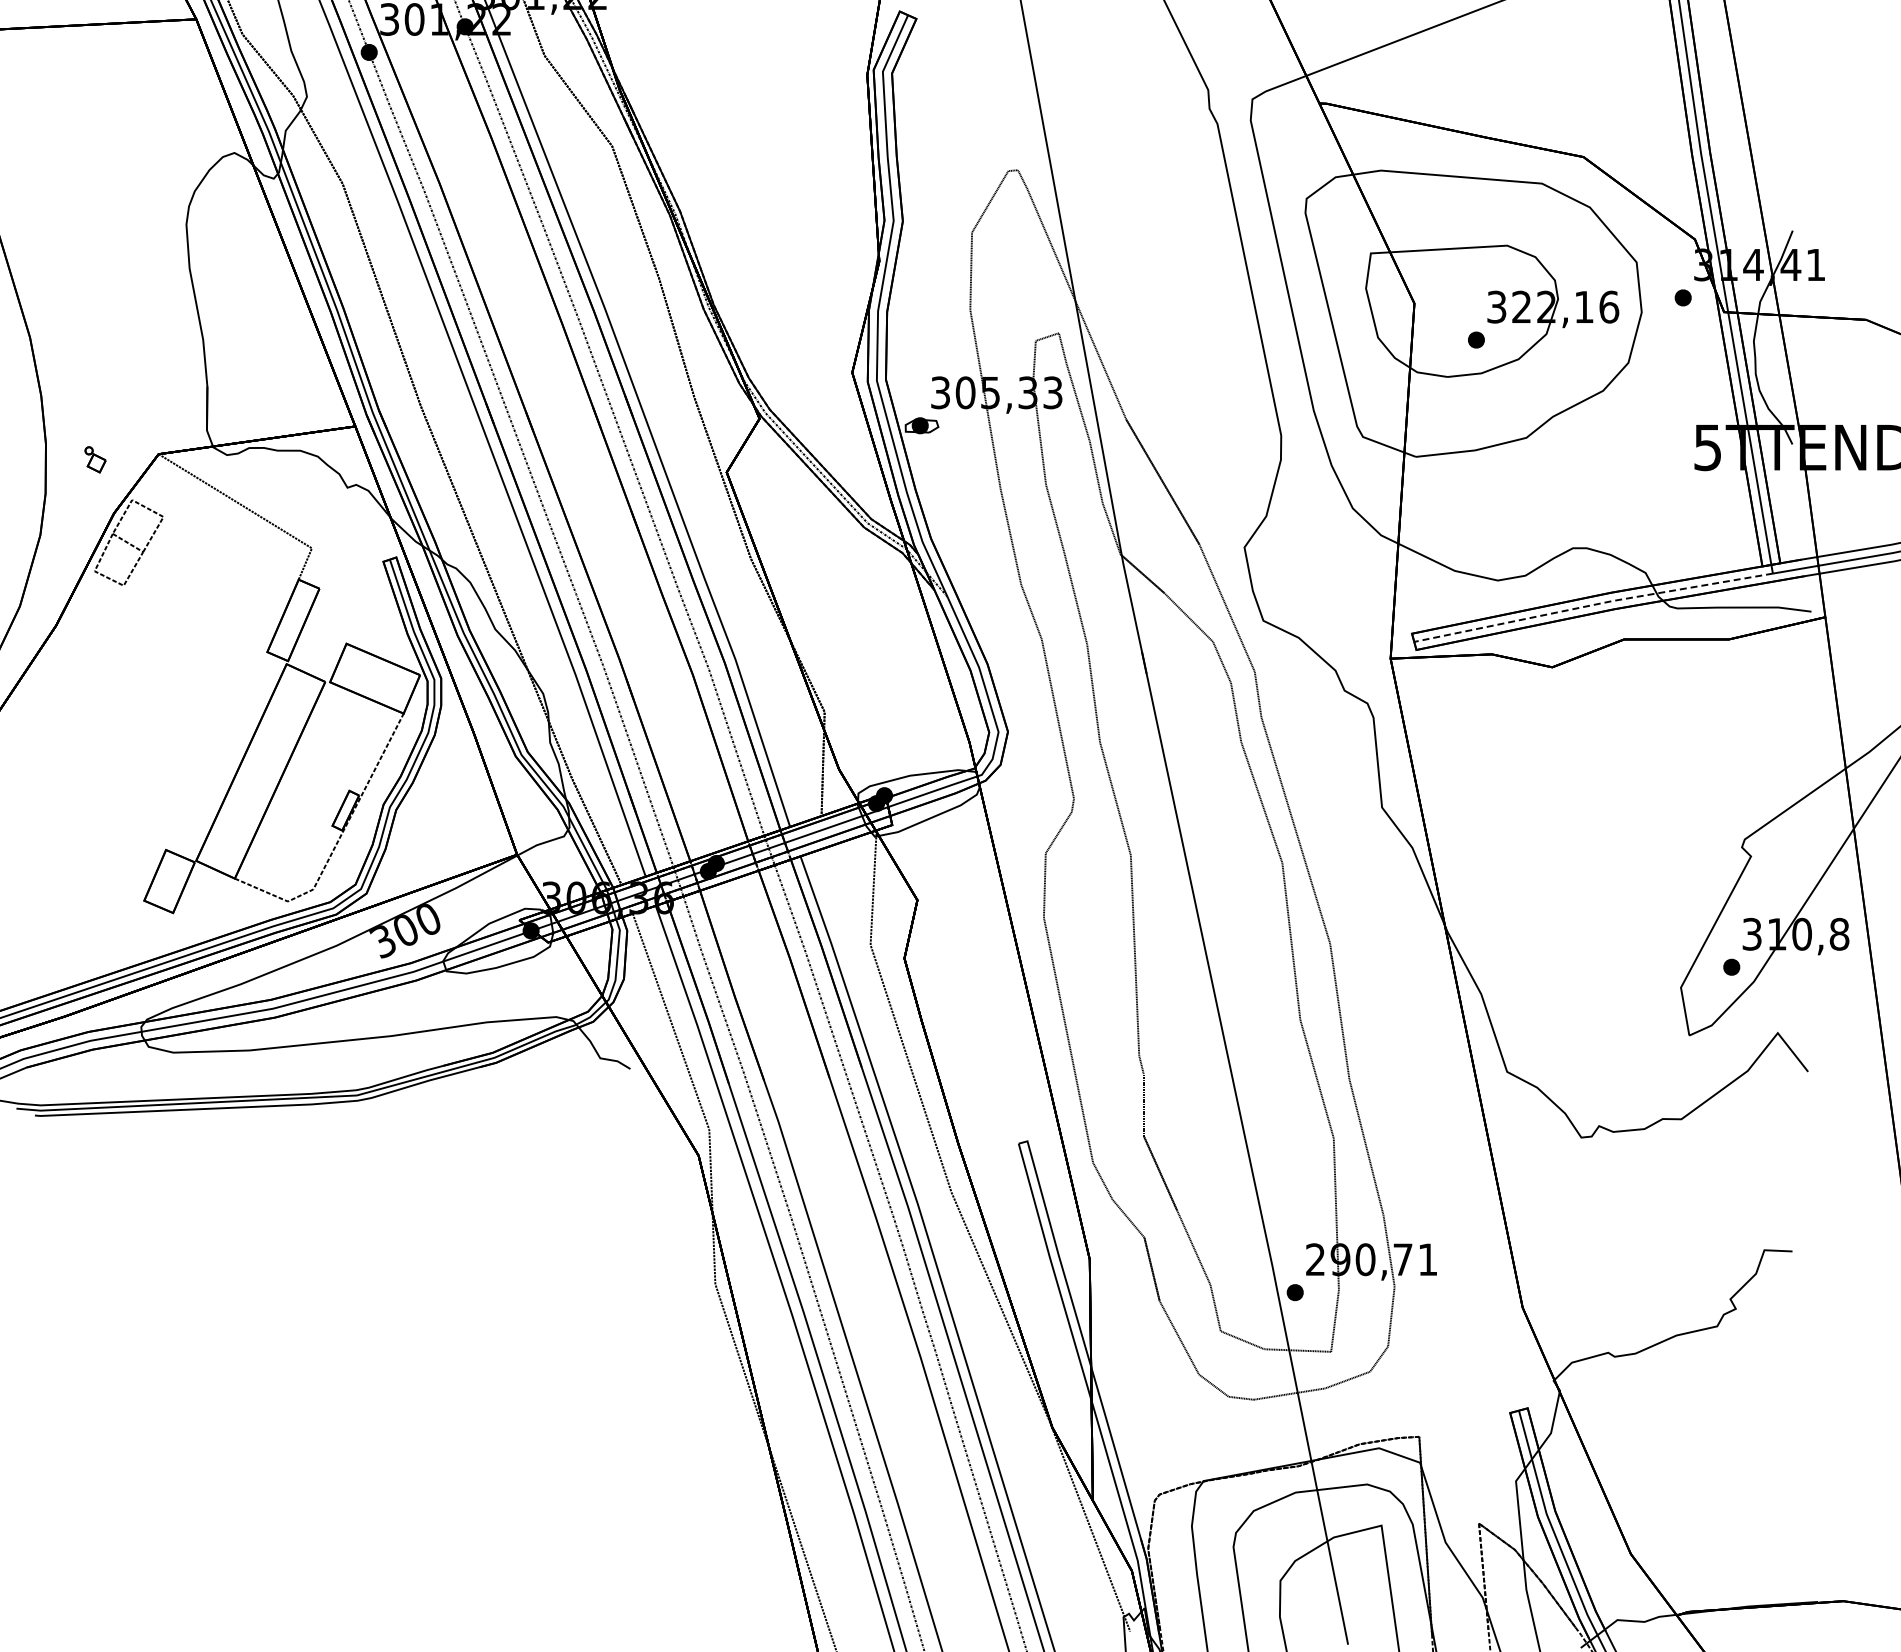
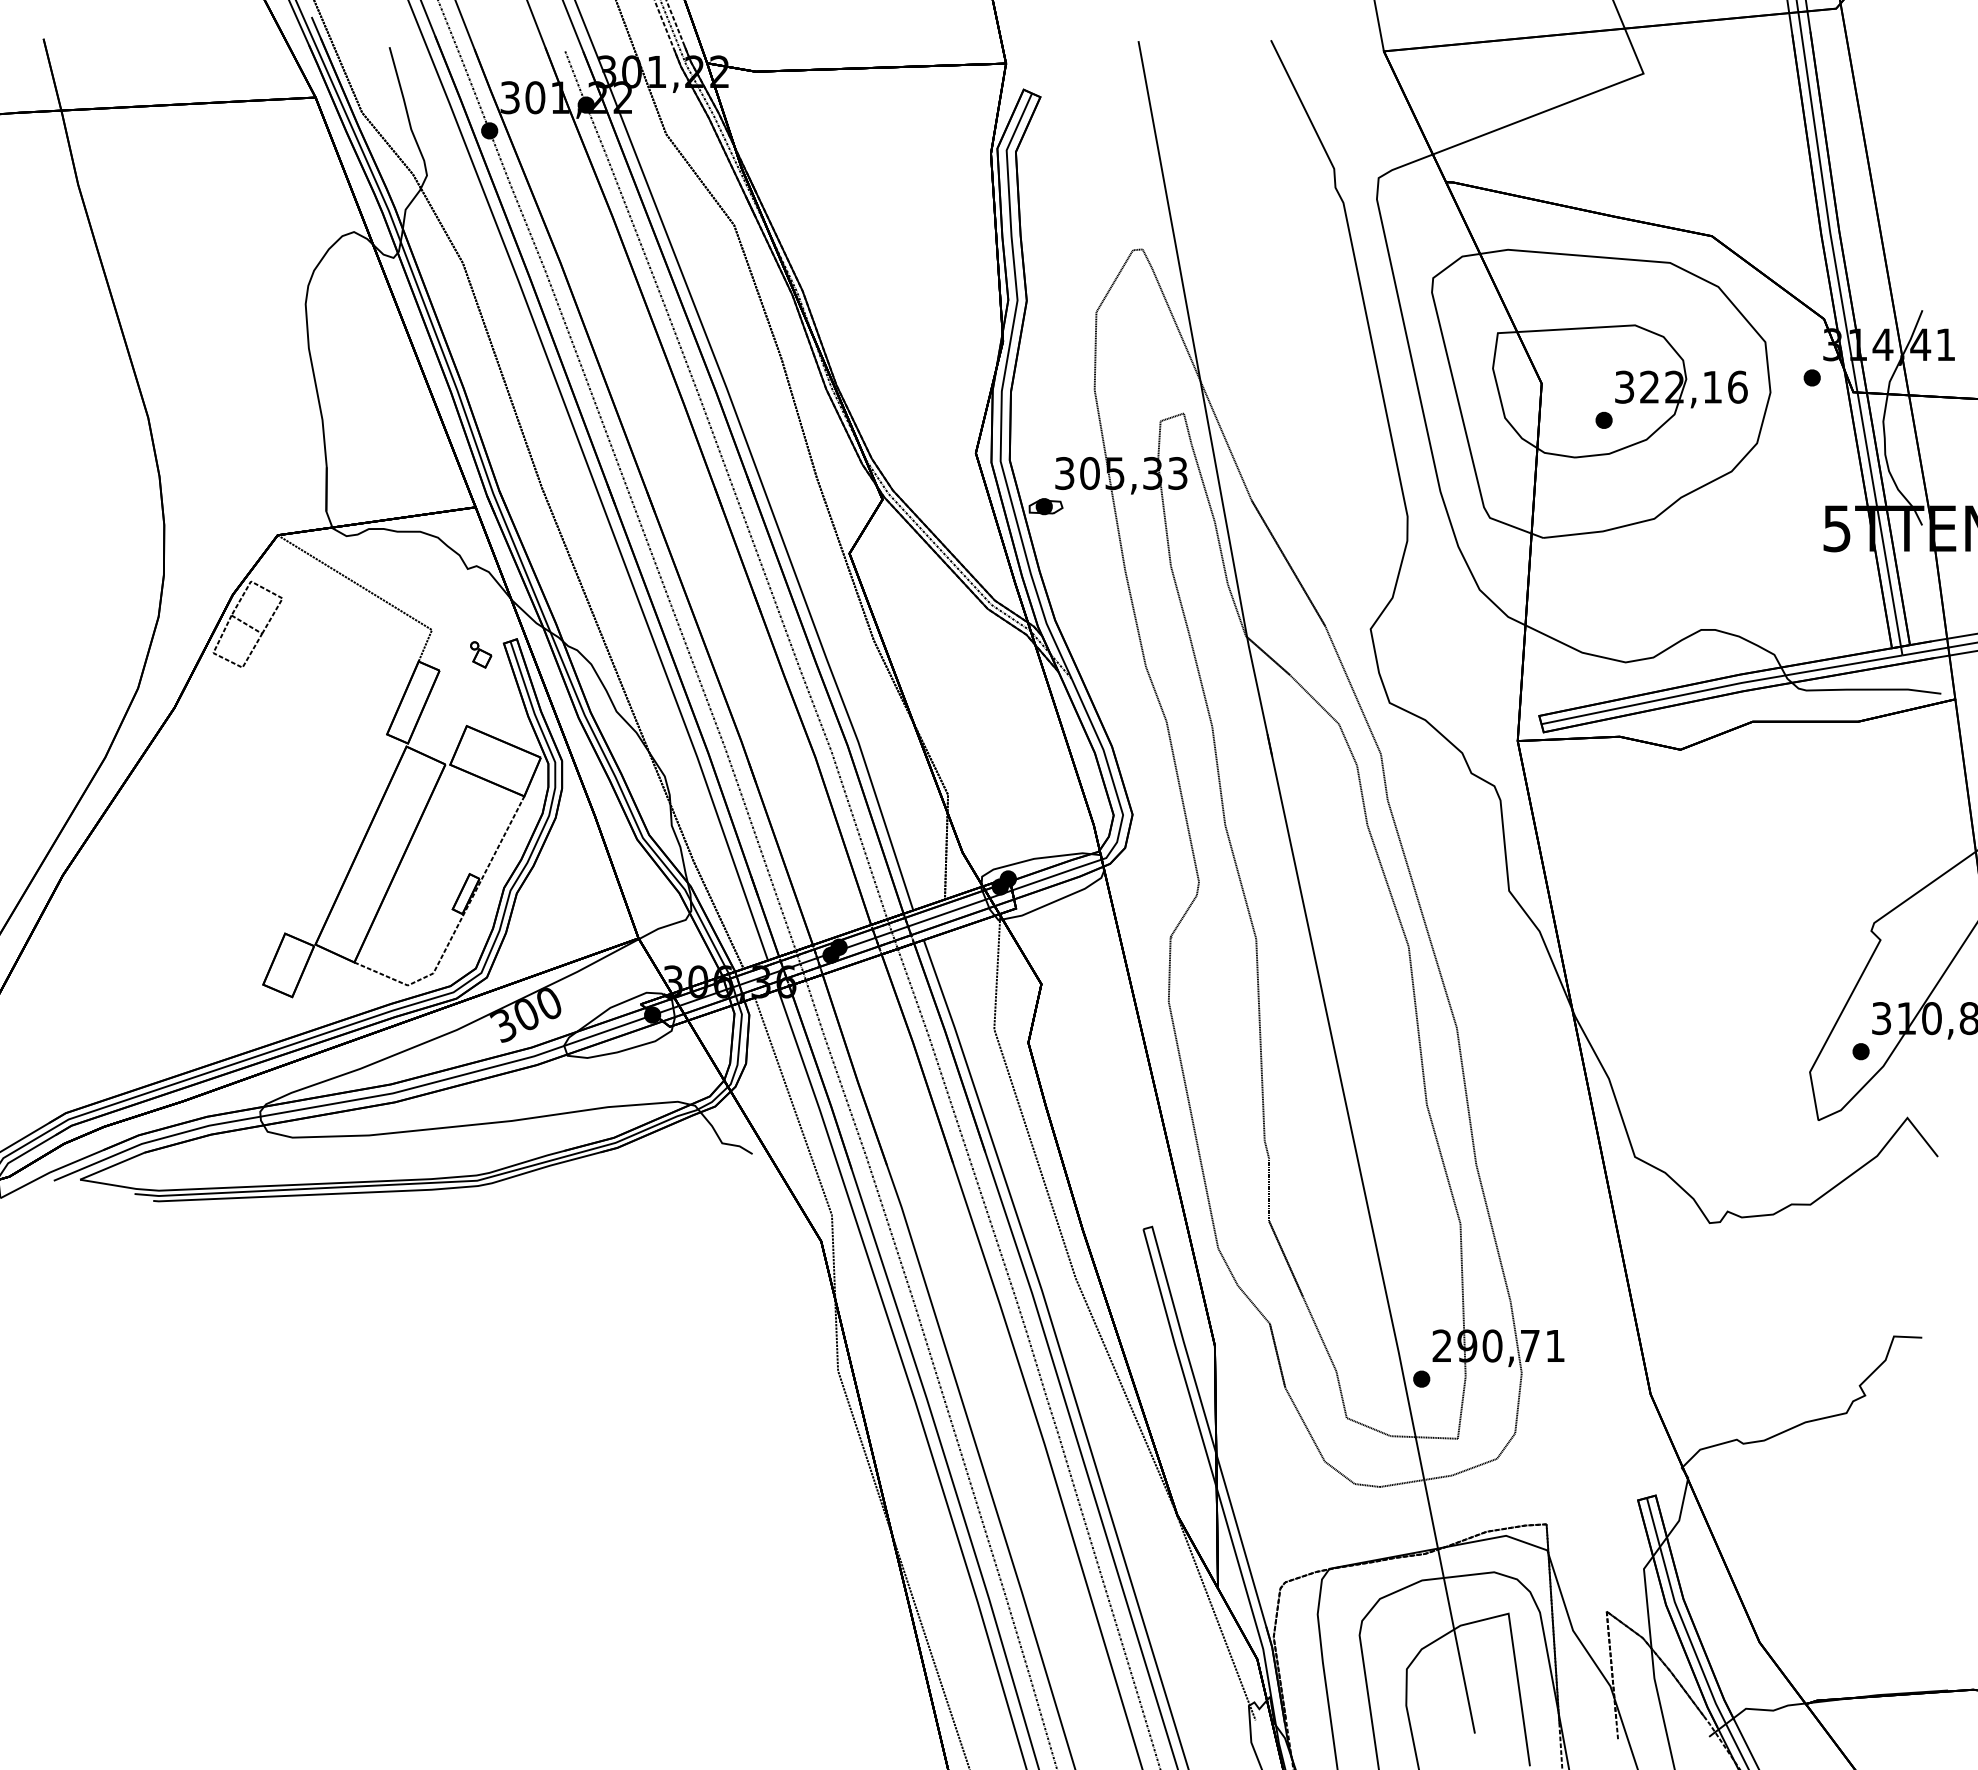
part: (95, 459) -> (481, 654), moved
line: (1594, 605) -> (1722, 687), dashed -> solid

